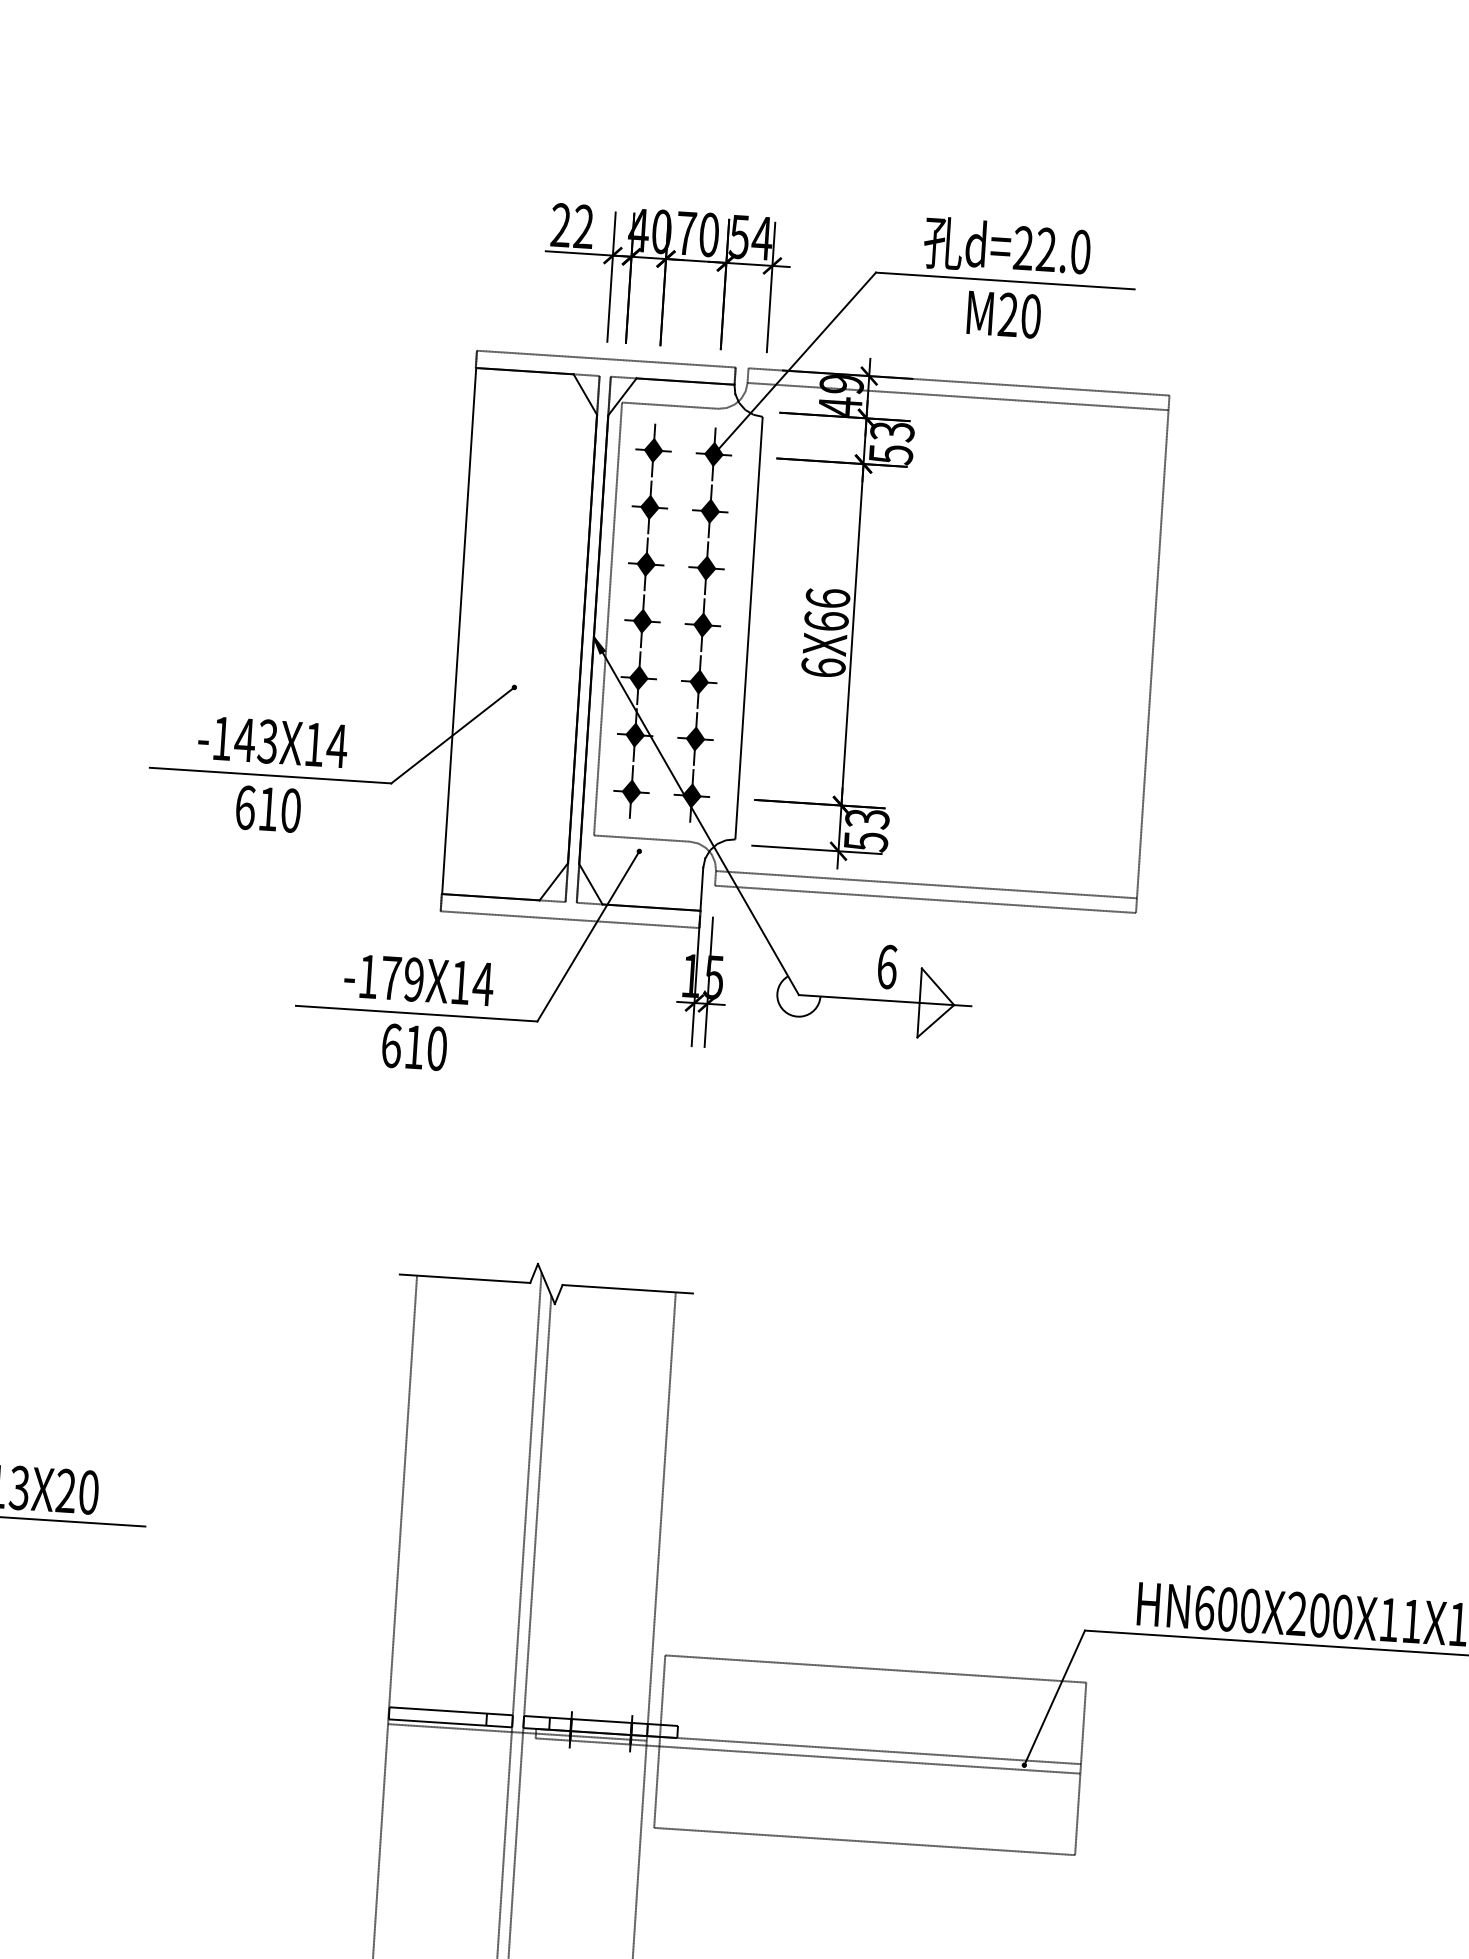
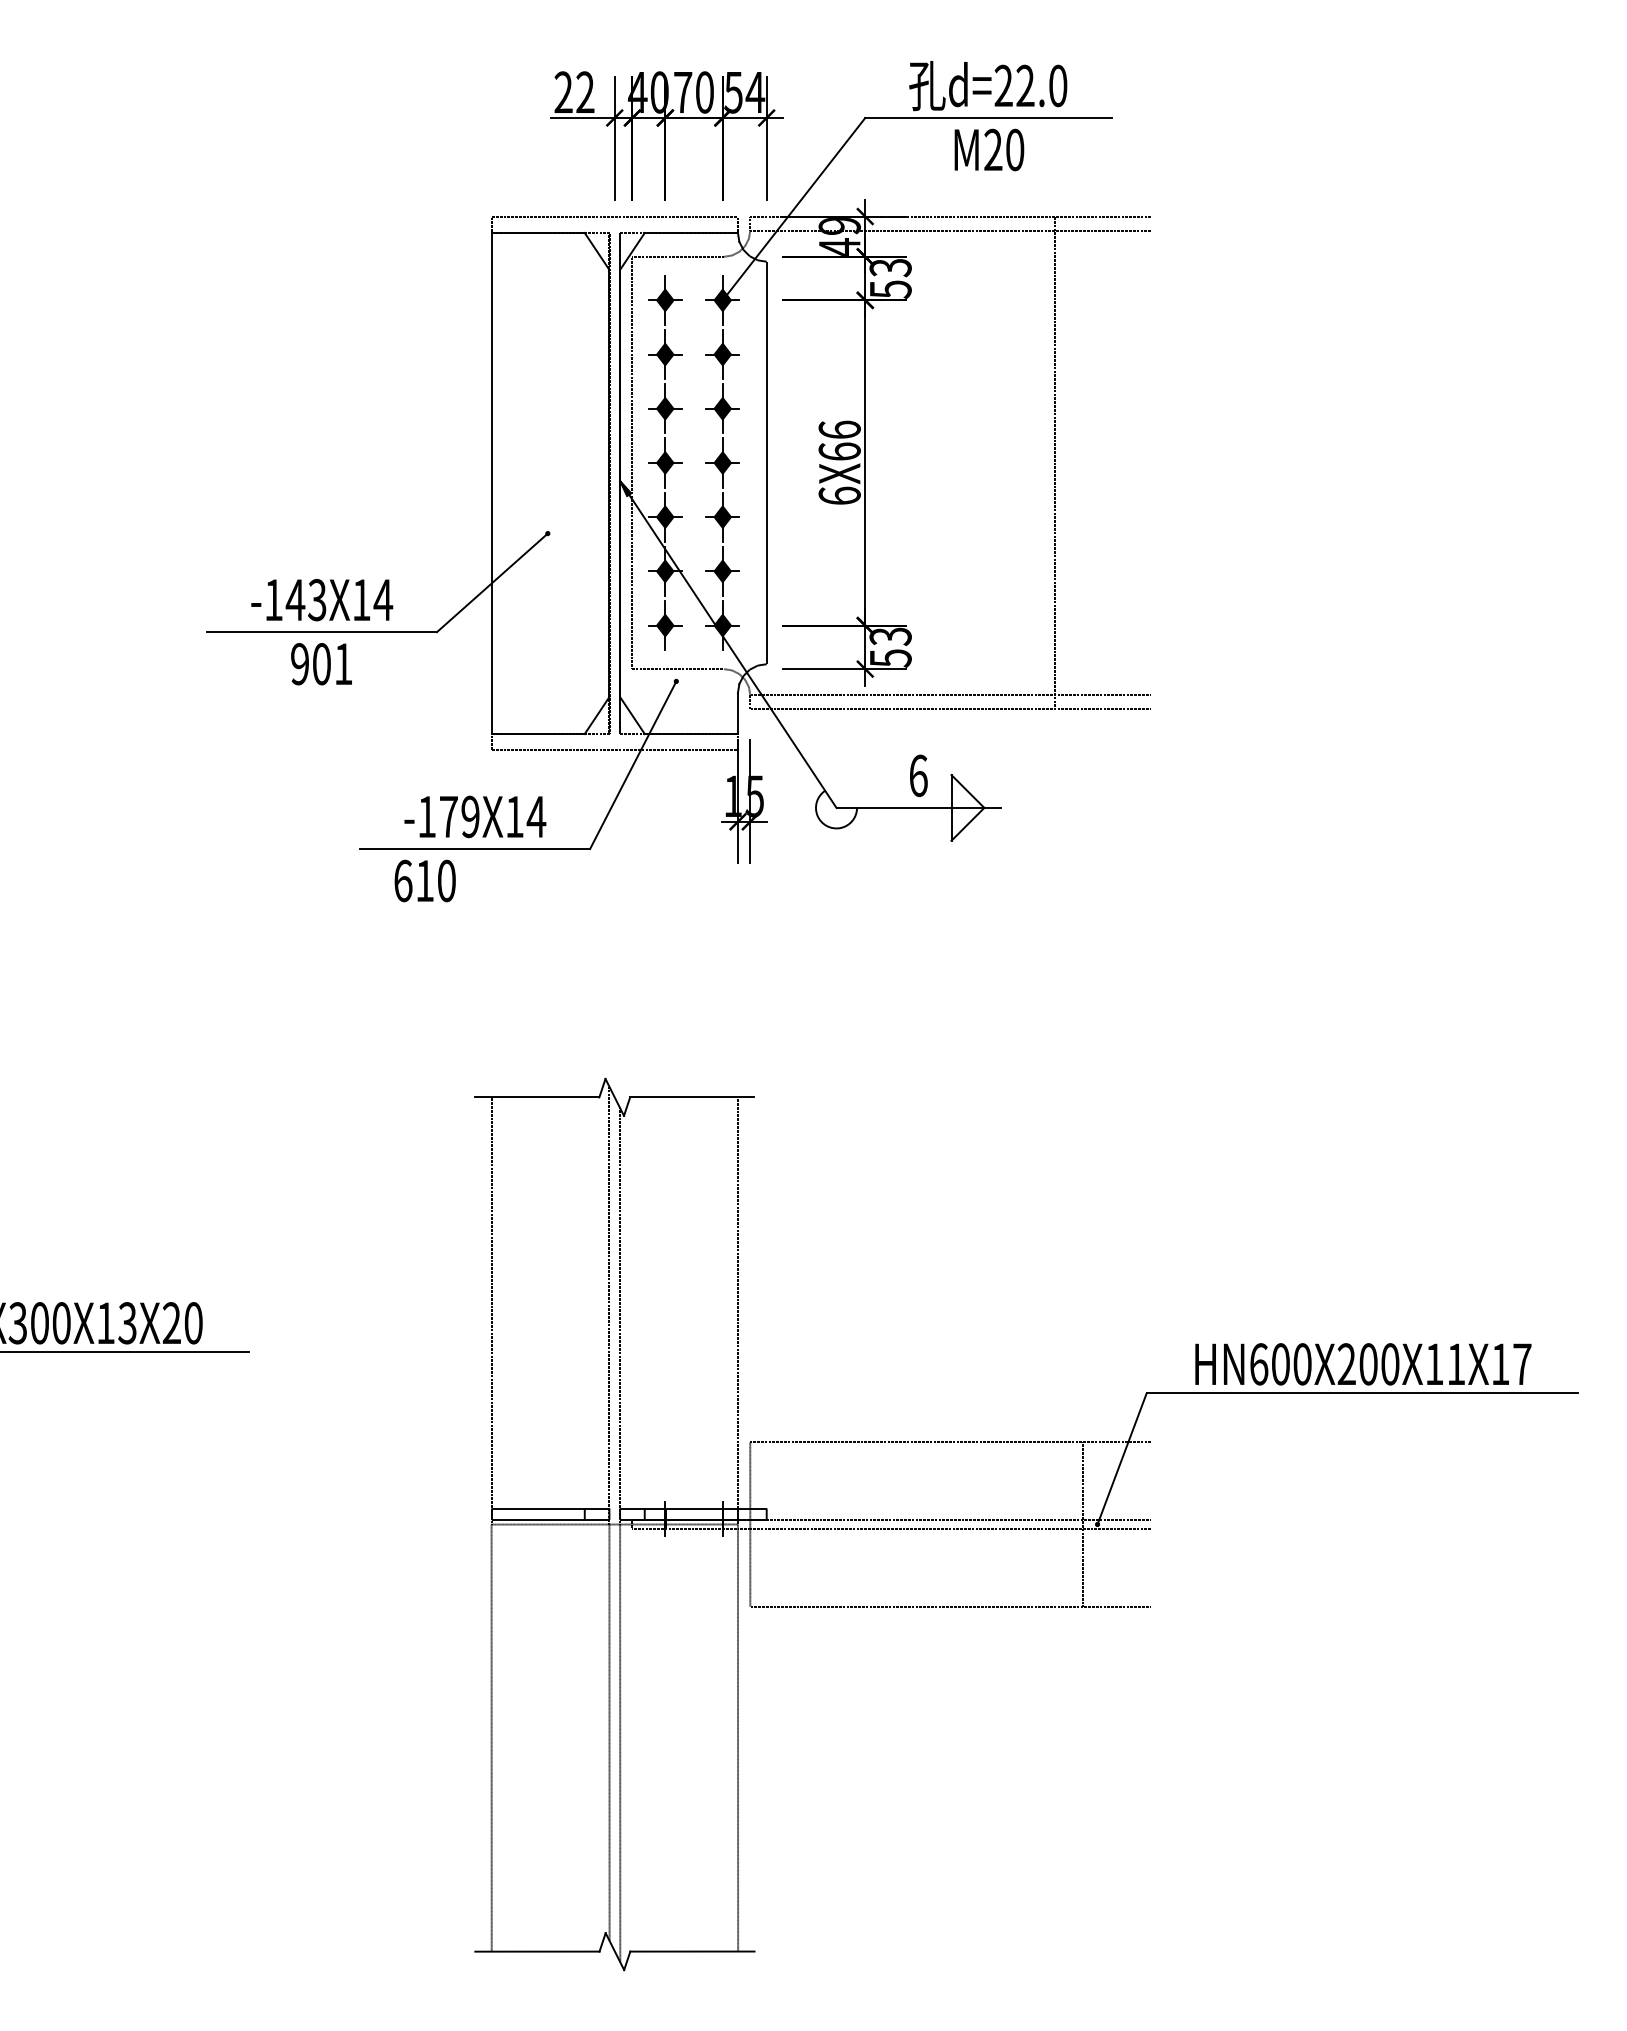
line: (1153, 653) -> (1055, 462), moved
text: (267, 809) -> (321, 664), 610 -> 901
text: (413, 1046) -> (424, 880), moved
line: (1081, 1768) -> (1083, 1524), moved

